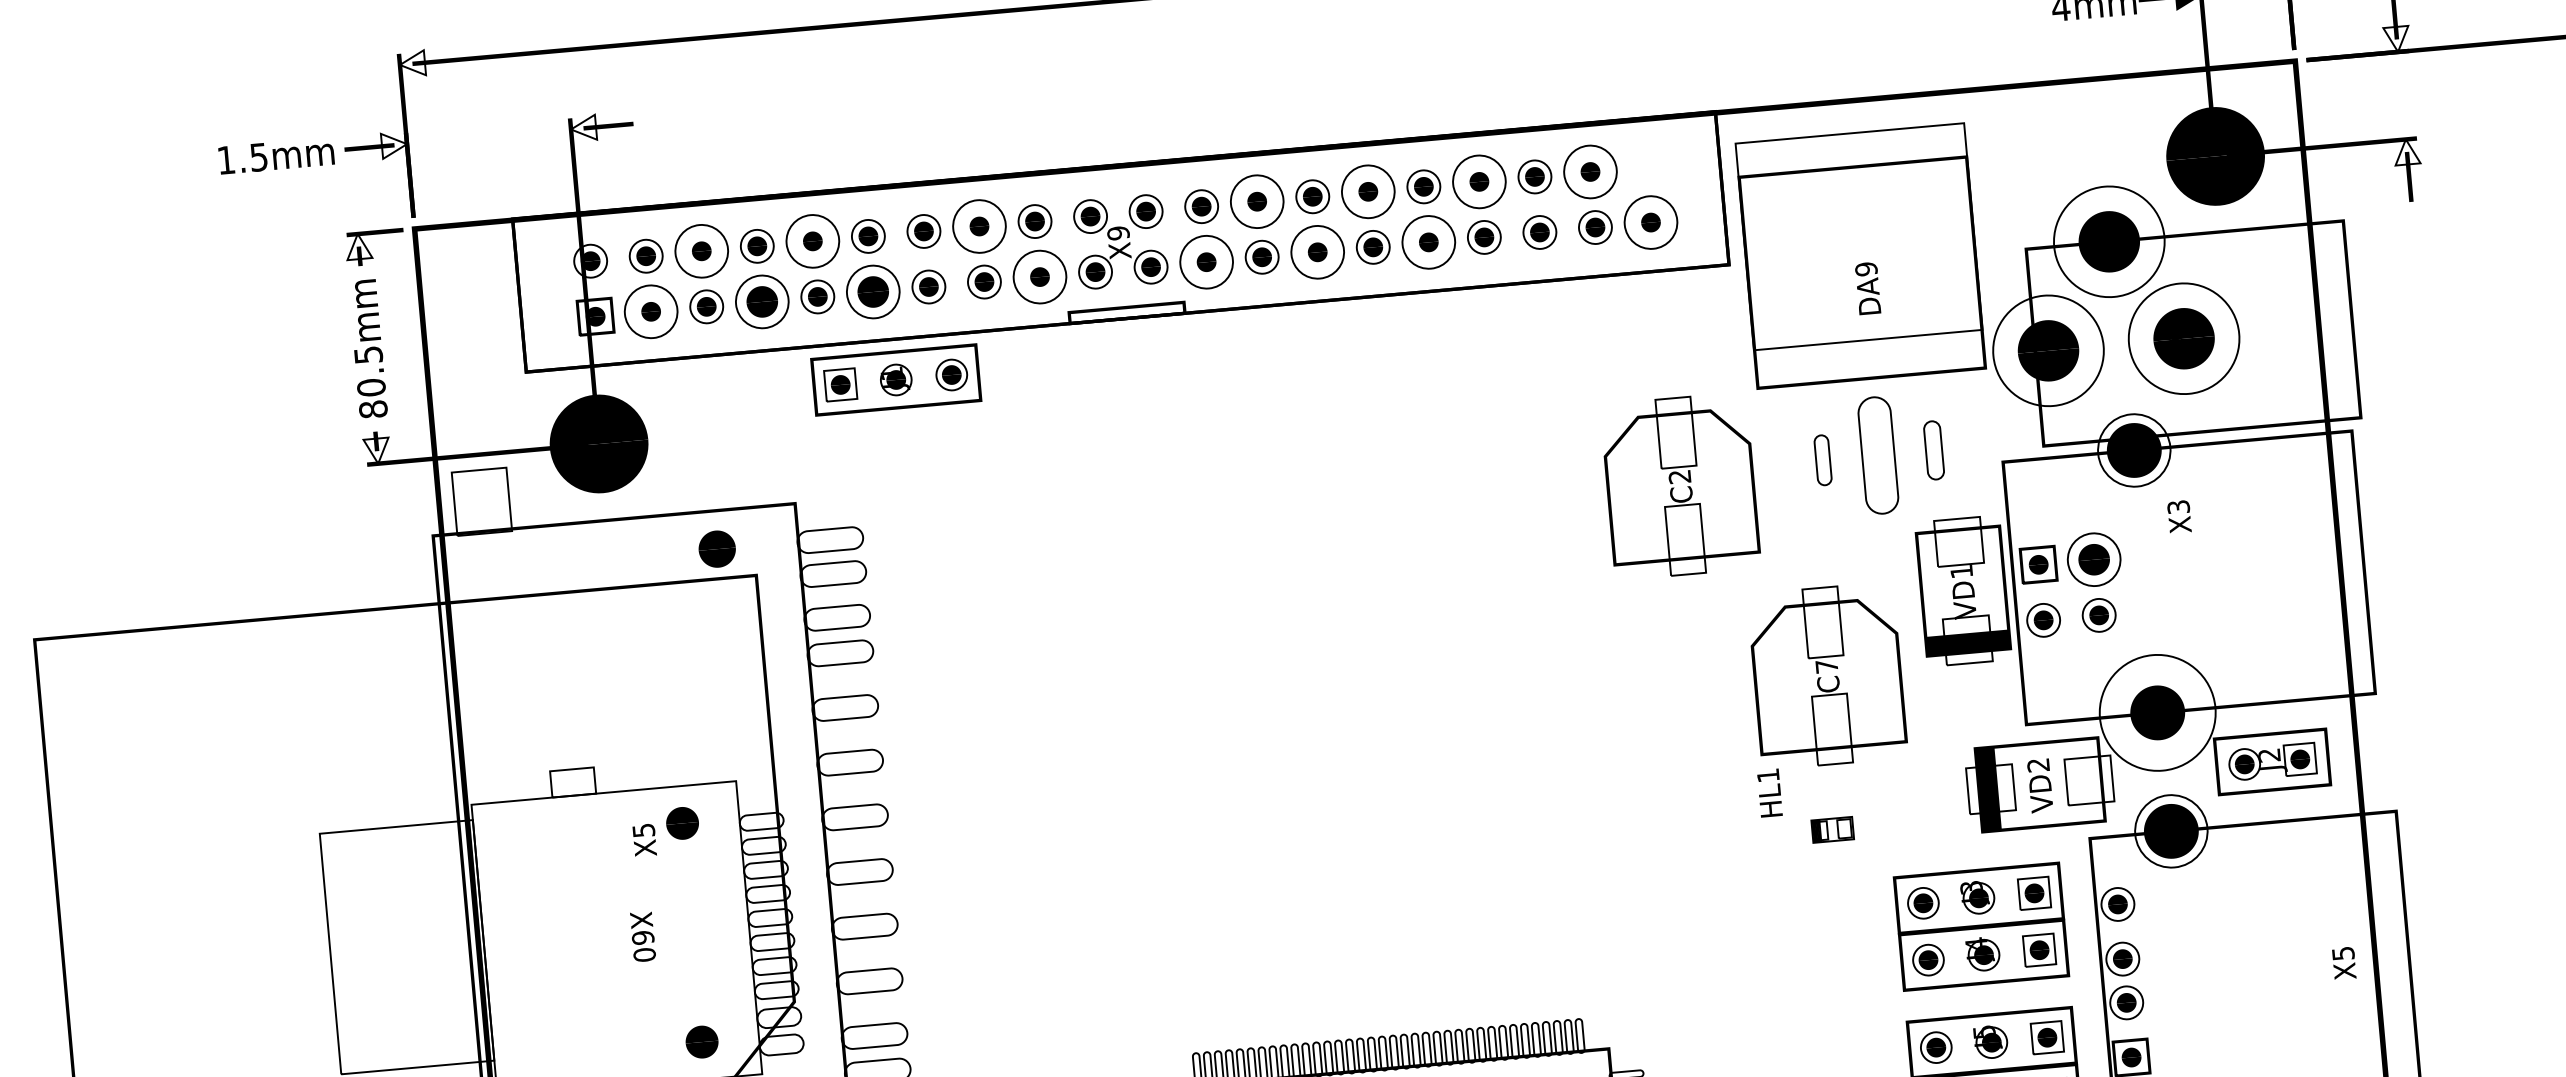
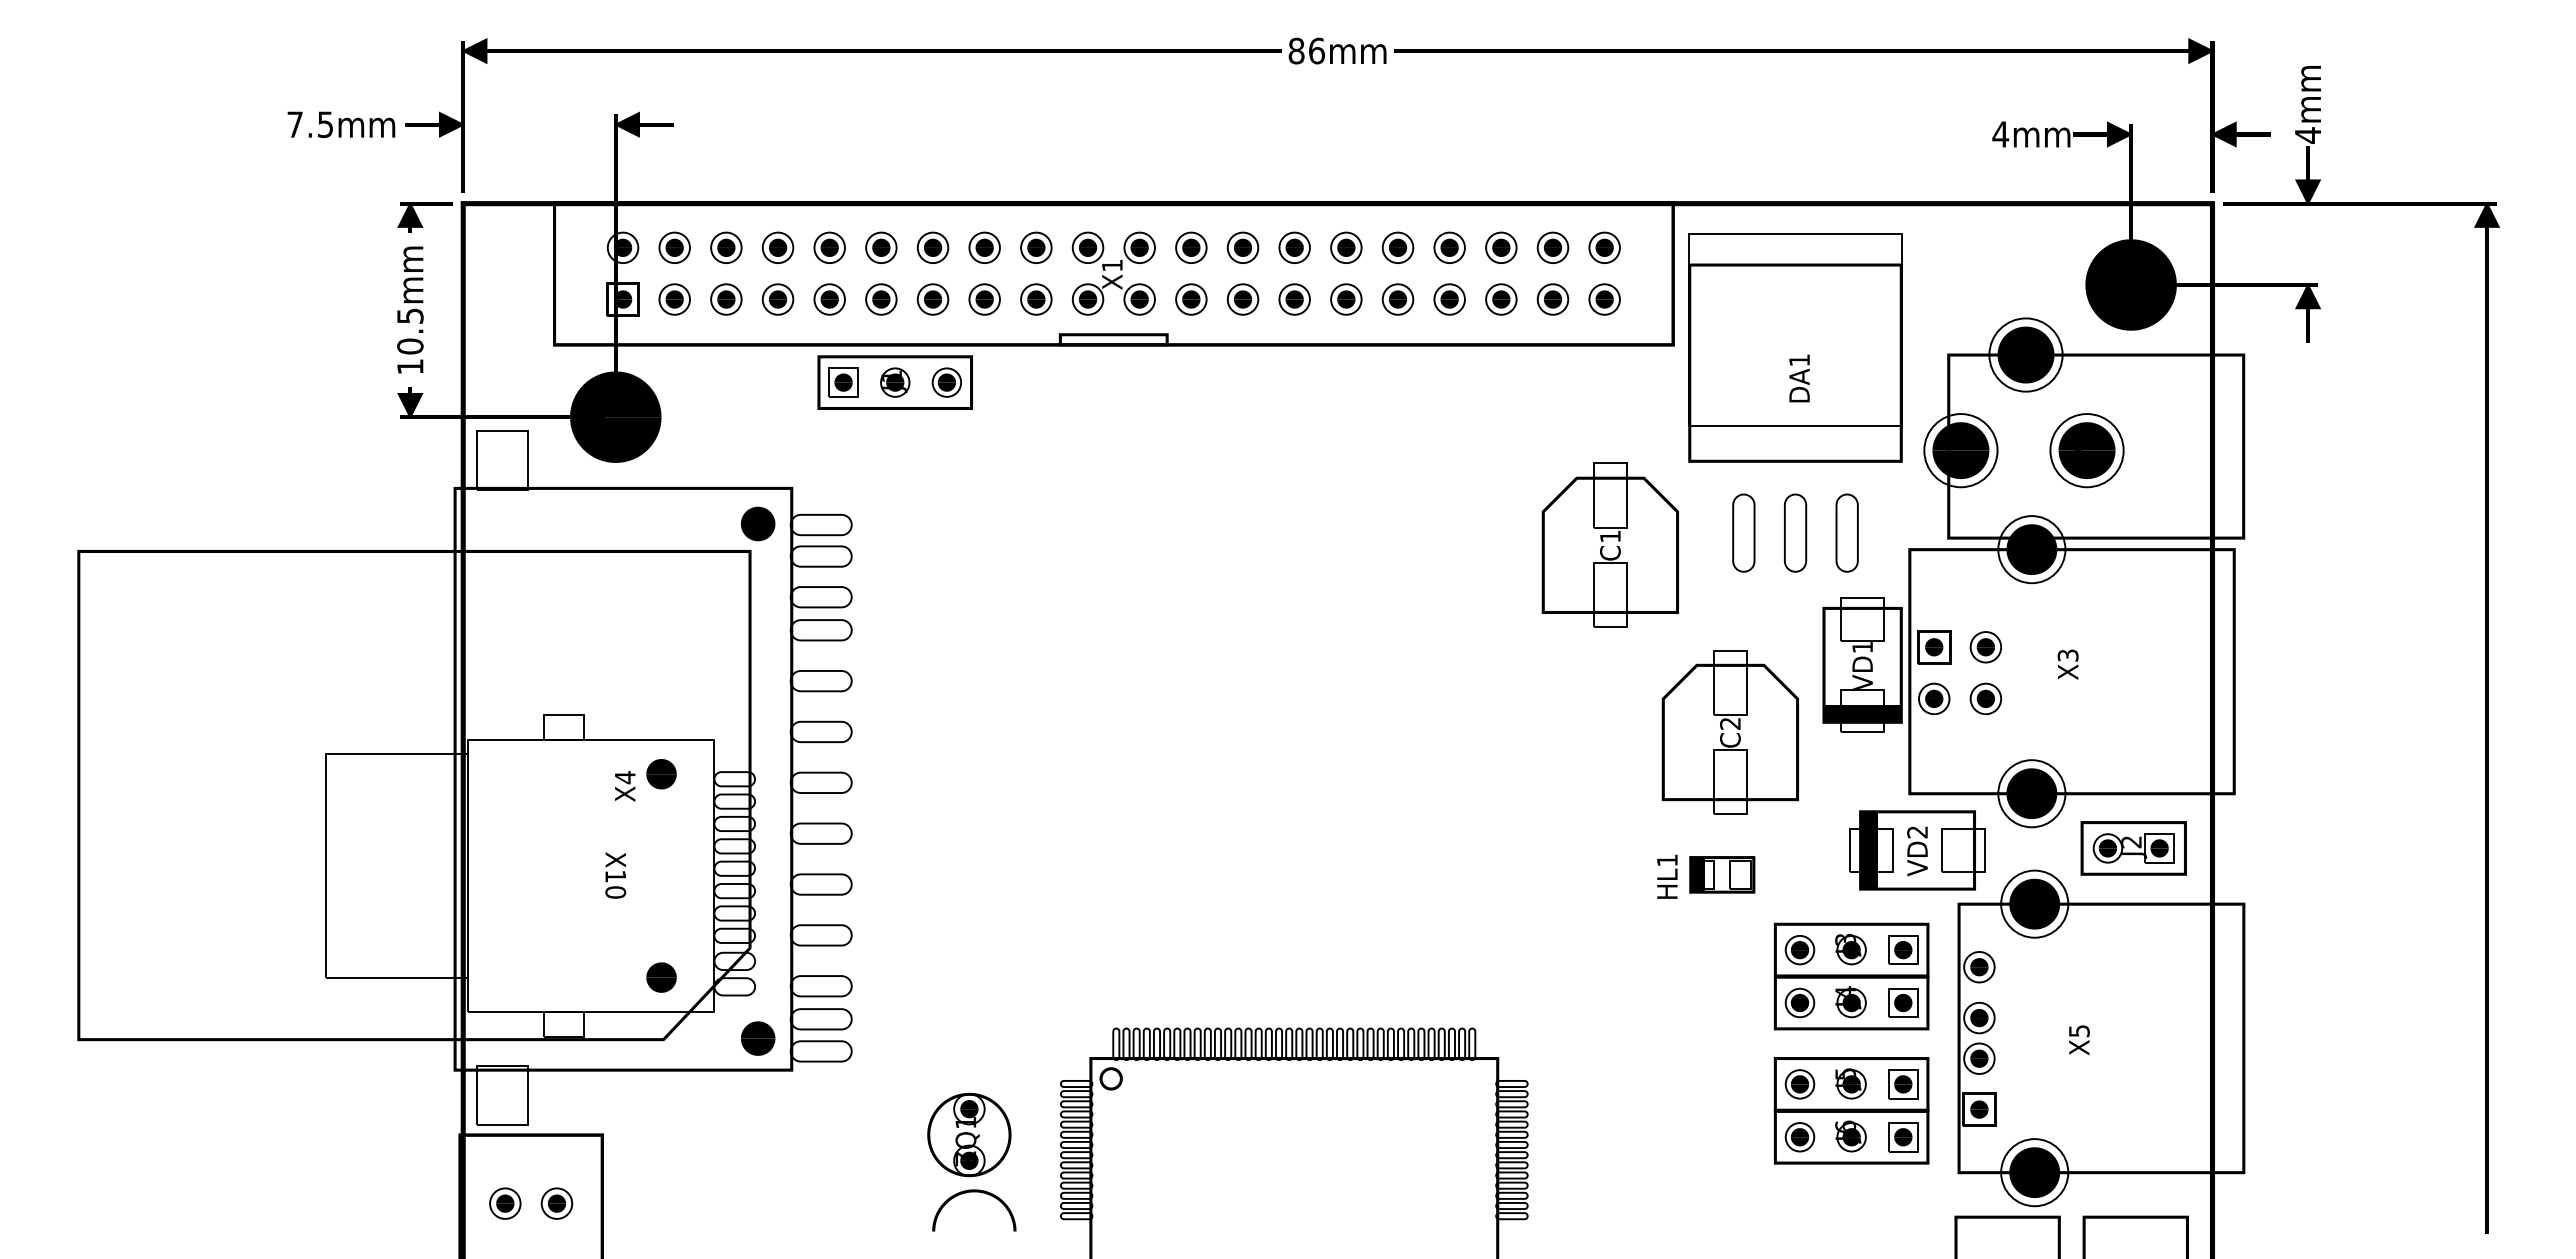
fill: (2396, 38) -> (2307, 191), added
fill: (412, 63) -> (474, 50), added
fill: (583, 128) -> (627, 124), added
fill: (394, 145) -> (451, 124), added
fill: (2406, 151) -> (2307, 296), added
text: (225, 160) -> (294, 124), 1.5mm -> 7.5mm
part: (1645, 166) -> (1604, 247), added
circle: (1589, 171) -> (1552, 247), size x0.62
circle: (1479, 181) -> (1449, 247), size x0.62
circle: (1368, 191) -> (1346, 247), size x0.62
circle: (1256, 201) -> (1242, 247), size x0.62
circle: (1650, 222) -> (1604, 299), size x0.62
circle: (979, 226) -> (984, 247), size x0.62
text: (1118, 233) -> (1112, 265), X9 -> X1
circle: (812, 241) -> (829, 247), size x0.62
circle: (2108, 241) -> (2025, 354), size x0.71
circle: (1428, 242) -> (1397, 299), size x0.62
fill: (357, 245) -> (409, 214), added
circle: (701, 250) -> (726, 247), size x0.62
circle: (1317, 252) -> (1294, 299), size x0.62
circle: (1206, 262) -> (1191, 299), size x0.62
text: (1866, 269) -> (1799, 360), DA9 -> DA1
circle: (1040, 277) -> (1036, 299), size x0.62
part: (873, 291) -> (881, 299), size x0.62
part: (761, 301) -> (777, 299), size x0.62
circle: (650, 311) -> (674, 299), size x0.62
circle: (2183, 338) -> (2086, 450), size x0.71
circle: (2048, 350) -> (1960, 450), size x0.71
text: (373, 409) -> (410, 366), 80.5mm -> 10.5mm
part: (1933, 449) -> (1846, 532), size x1.43
fill: (376, 451) -> (409, 405), added
part: (1878, 454) -> (1795, 532), size x0.71
part: (1822, 459) -> (1743, 532), size x1.67
text: (1679, 476) -> (1610, 536), C2 -> C1
text: (2178, 516) -> (2067, 664), moved
part: (717, 548) -> (758, 523), moved
part: (2093, 560) -> (1985, 647), size x0.62
text: (1826, 666) -> (1730, 723), C7 -> C2
circle: (2157, 712) -> (2031, 793), size x0.62
text: (1769, 792) -> (1667, 876), moved
part: (1832, 829) -> (1722, 874), size x1.67
text: (644, 830) -> (625, 777), X5 -> X4
text: (642, 937) -> (615, 876), X60 -> X10
text: (2344, 963) -> (2079, 1040), moved

